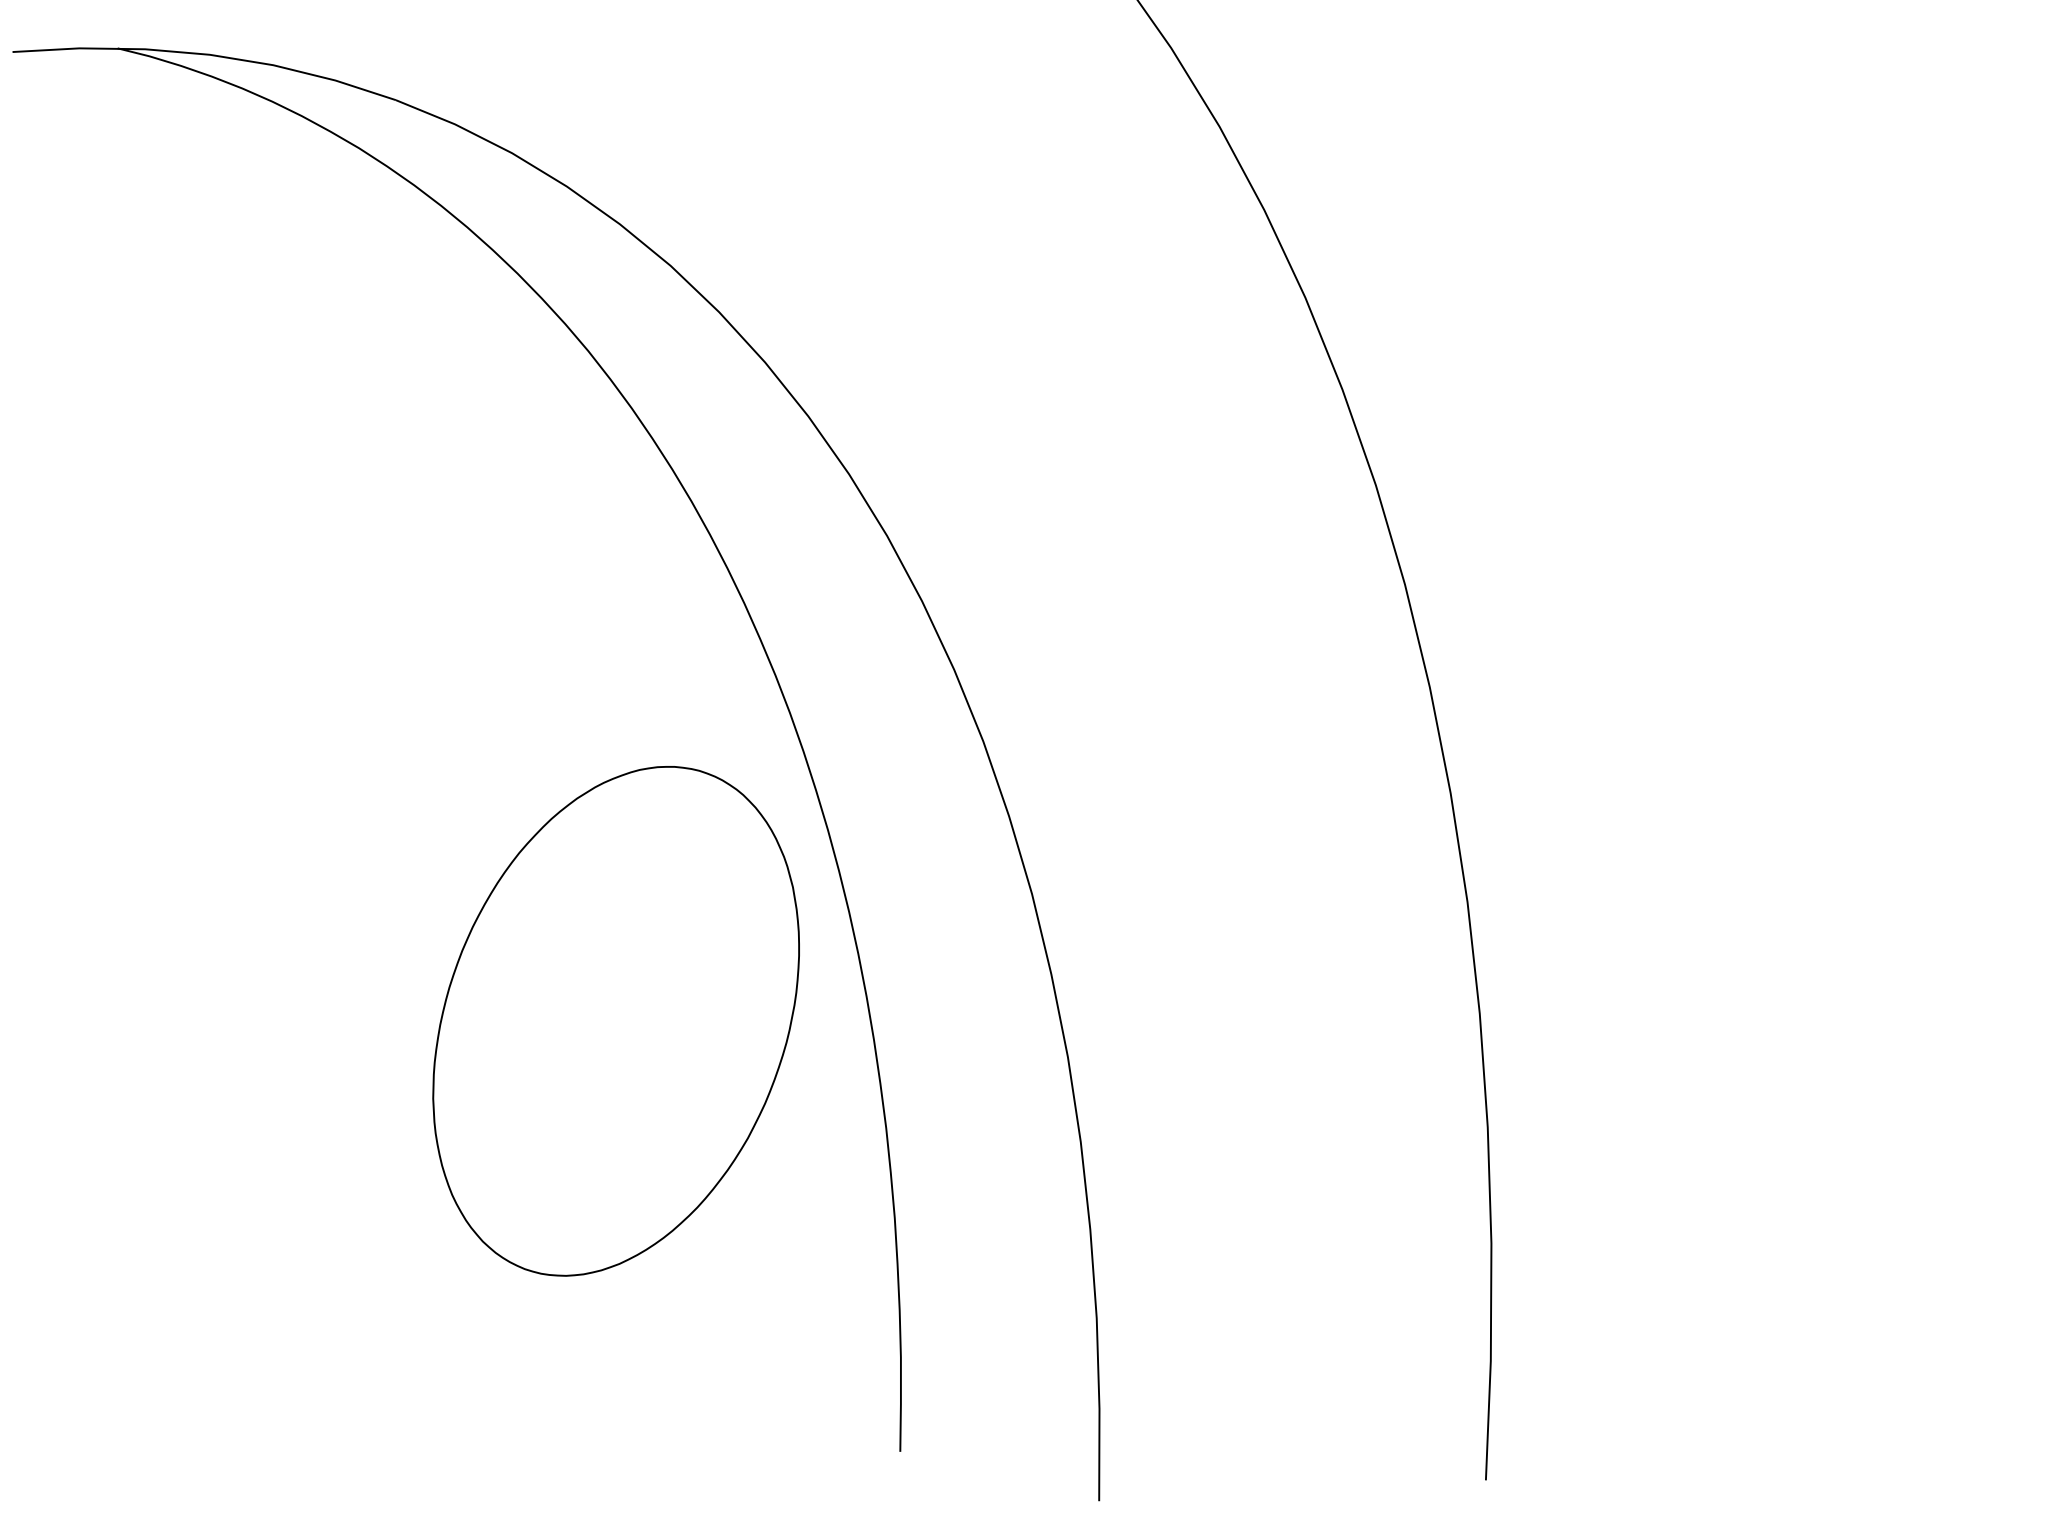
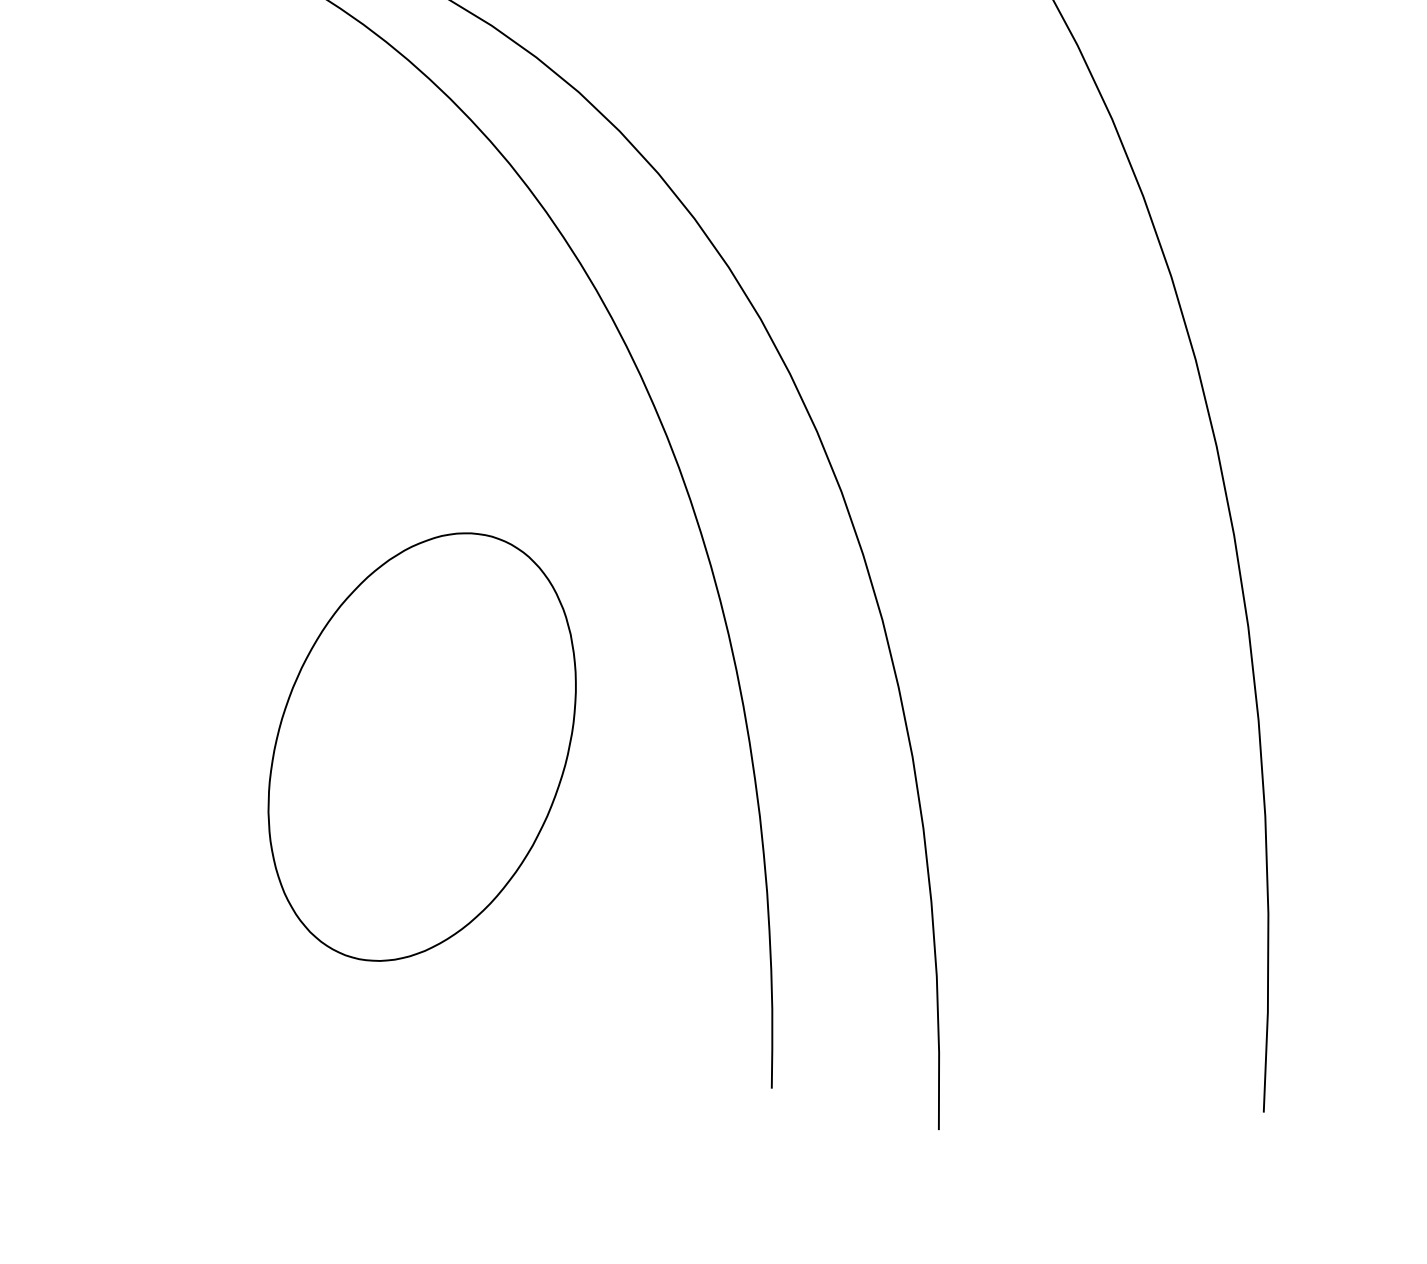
part: (615, 1021) -> (421, 747), moved

